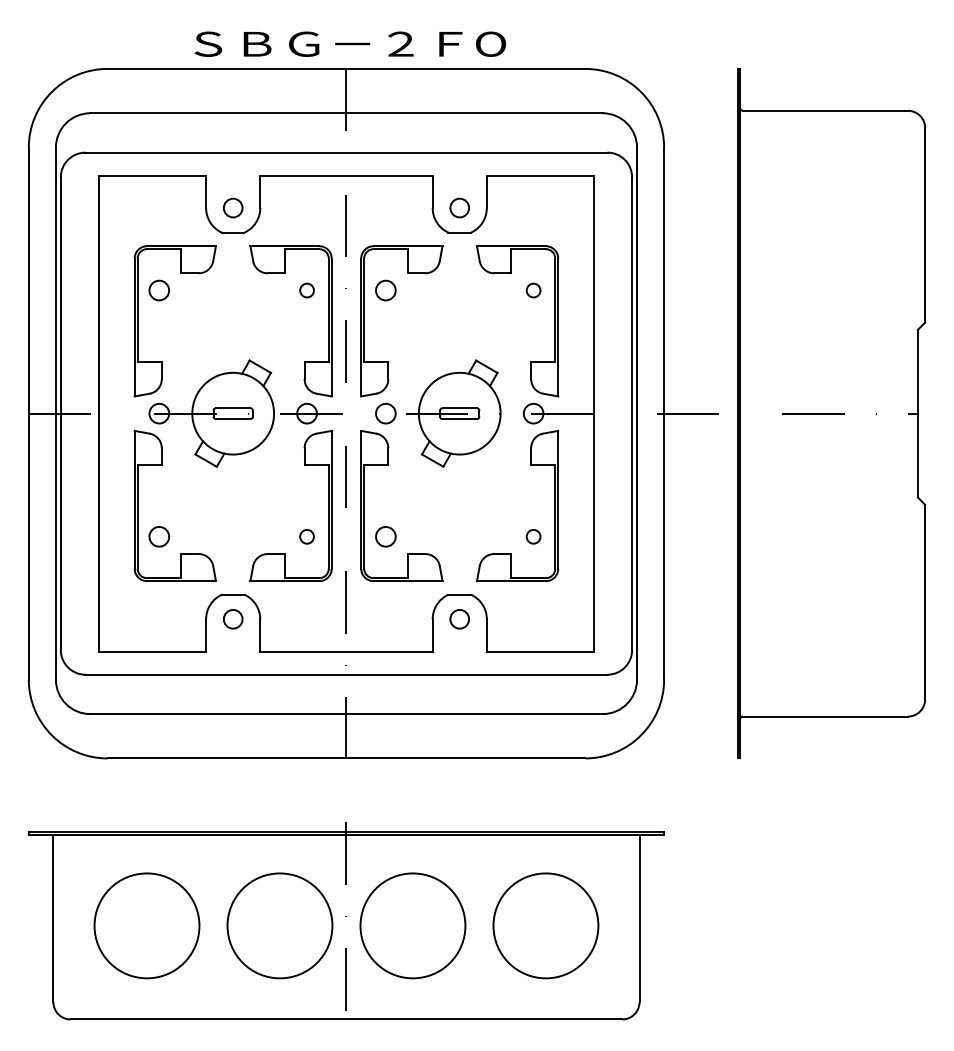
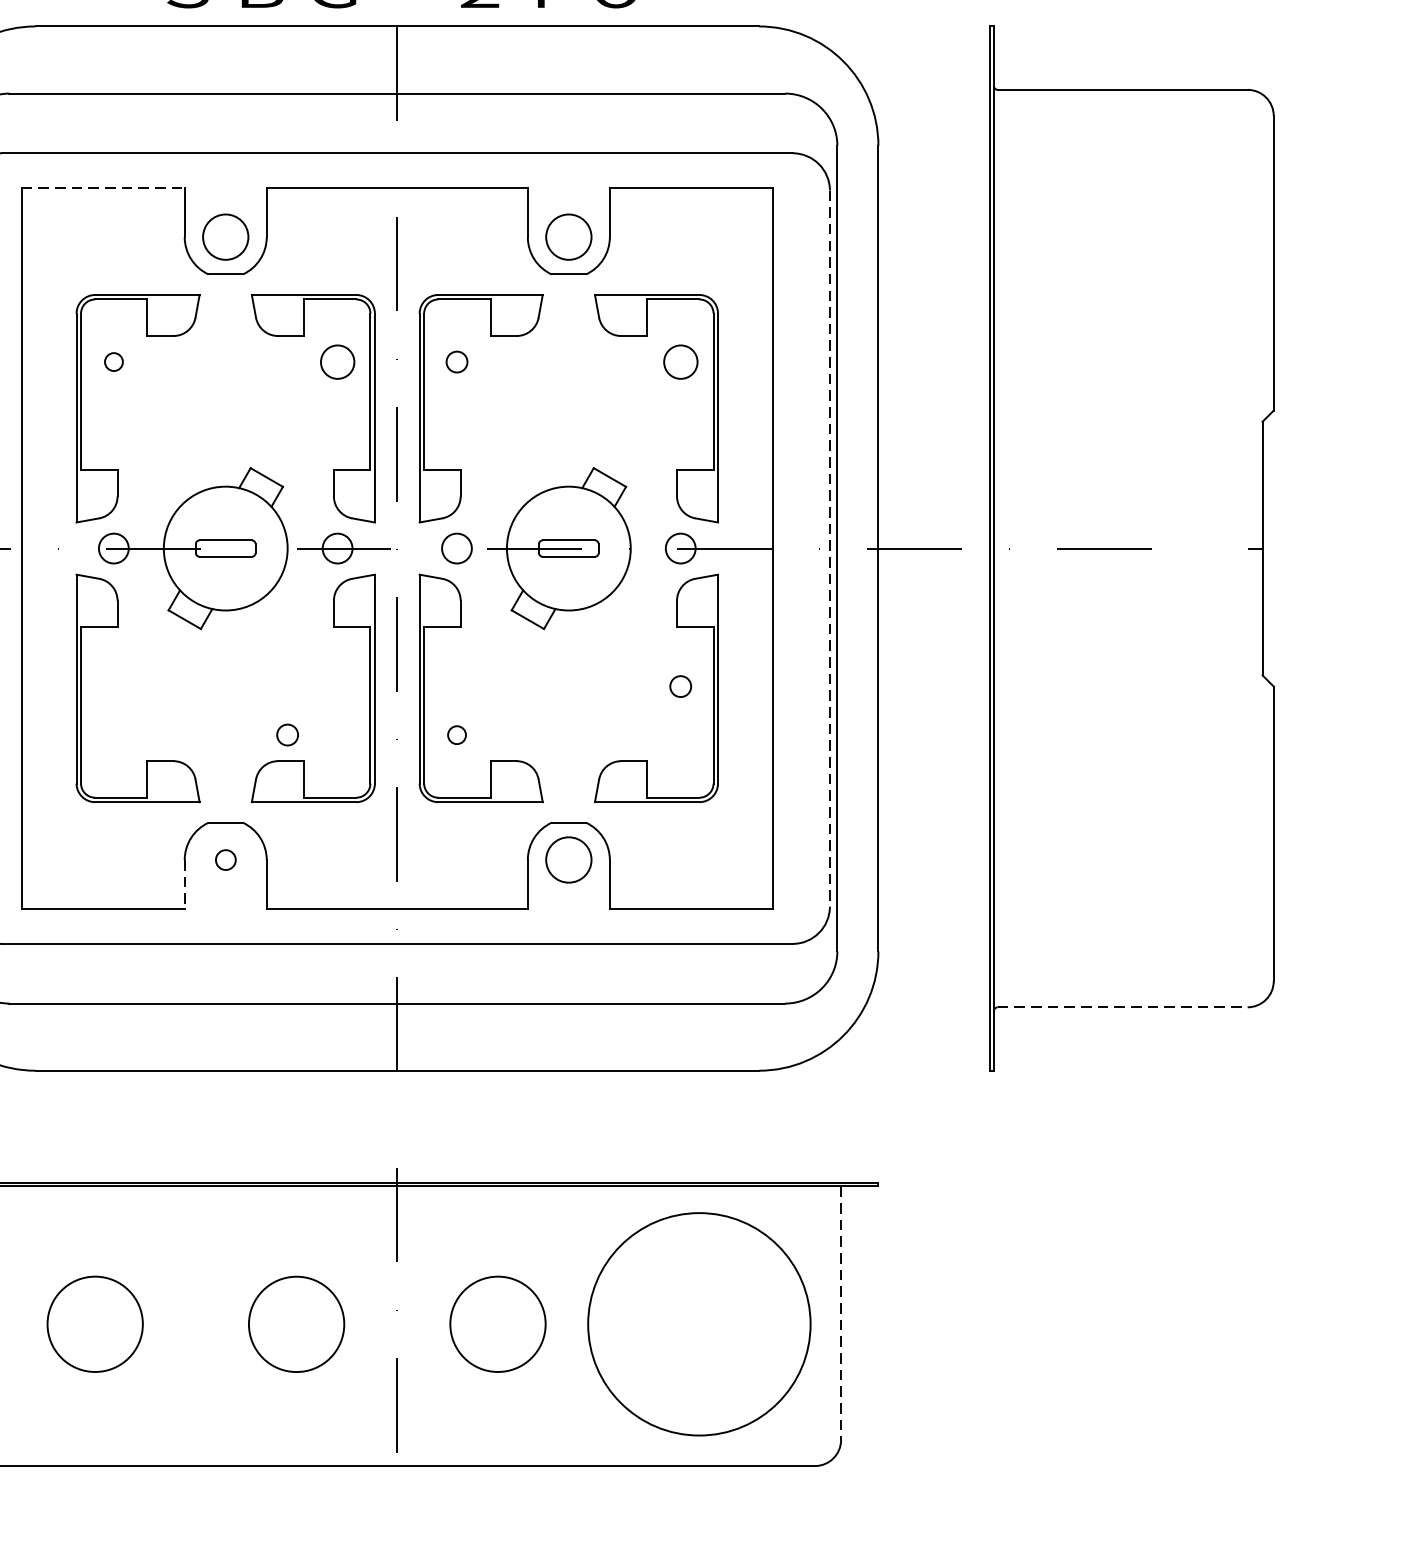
line: (152, 175) -> (103, 187), solid -> dashed
circle: (232, 207) -> (224, 236), size x1.6
circle: (459, 207) -> (568, 236), size x1.6
circle: (159, 290) -> (114, 362), size x0.6
circle: (306, 290) -> (336, 362), size x1.6
circle: (385, 290) -> (456, 362), size x0.7
circle: (533, 290) -> (680, 362), size x1.6
line: (632, 414) -> (830, 549), solid -> dashed
circle: (158, 536) -> (112, 734), removed
circle: (306, 536) -> (286, 734), moved
circle: (385, 536) -> (456, 734), size x0.6
circle: (533, 536) -> (680, 686), moved
circle: (459, 618) -> (568, 858), size x1.6
circle: (233, 619) -> (226, 860), size x0.7
line: (206, 636) -> (185, 886), solid -> dashed
line: (825, 716) -> (1122, 1007), solid -> dashed
line: (639, 918) -> (841, 1313), solid -> dashed
circle: (146, 925) -> (94, 1323), size x0.6
circle: (279, 925) -> (295, 1323), size x0.6
circle: (412, 925) -> (497, 1323), size x0.6
circle: (545, 925) -> (698, 1323), size x1.4

